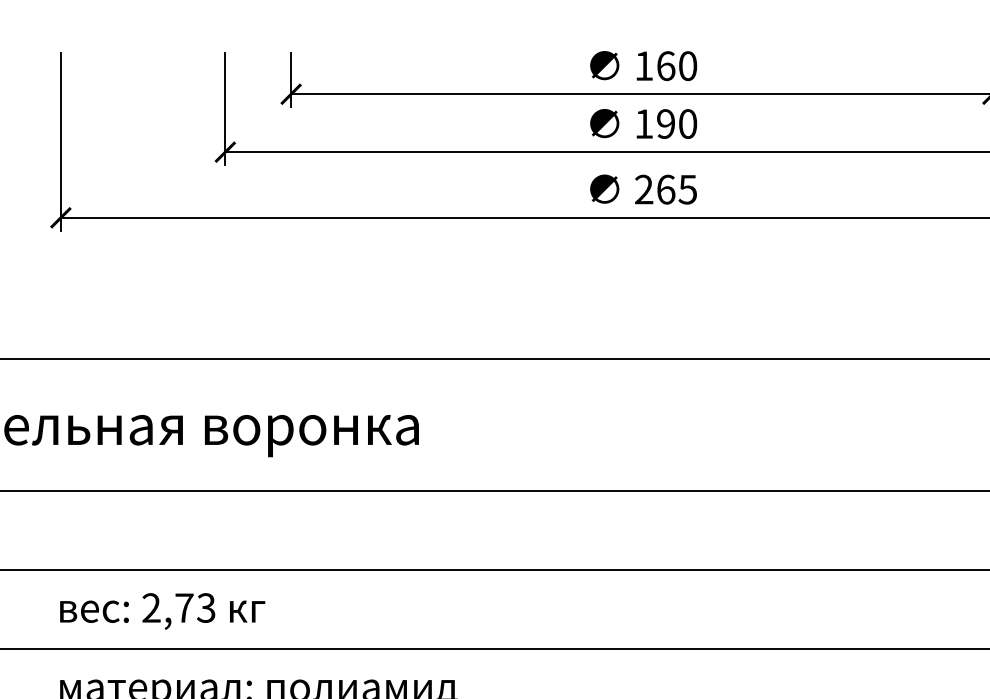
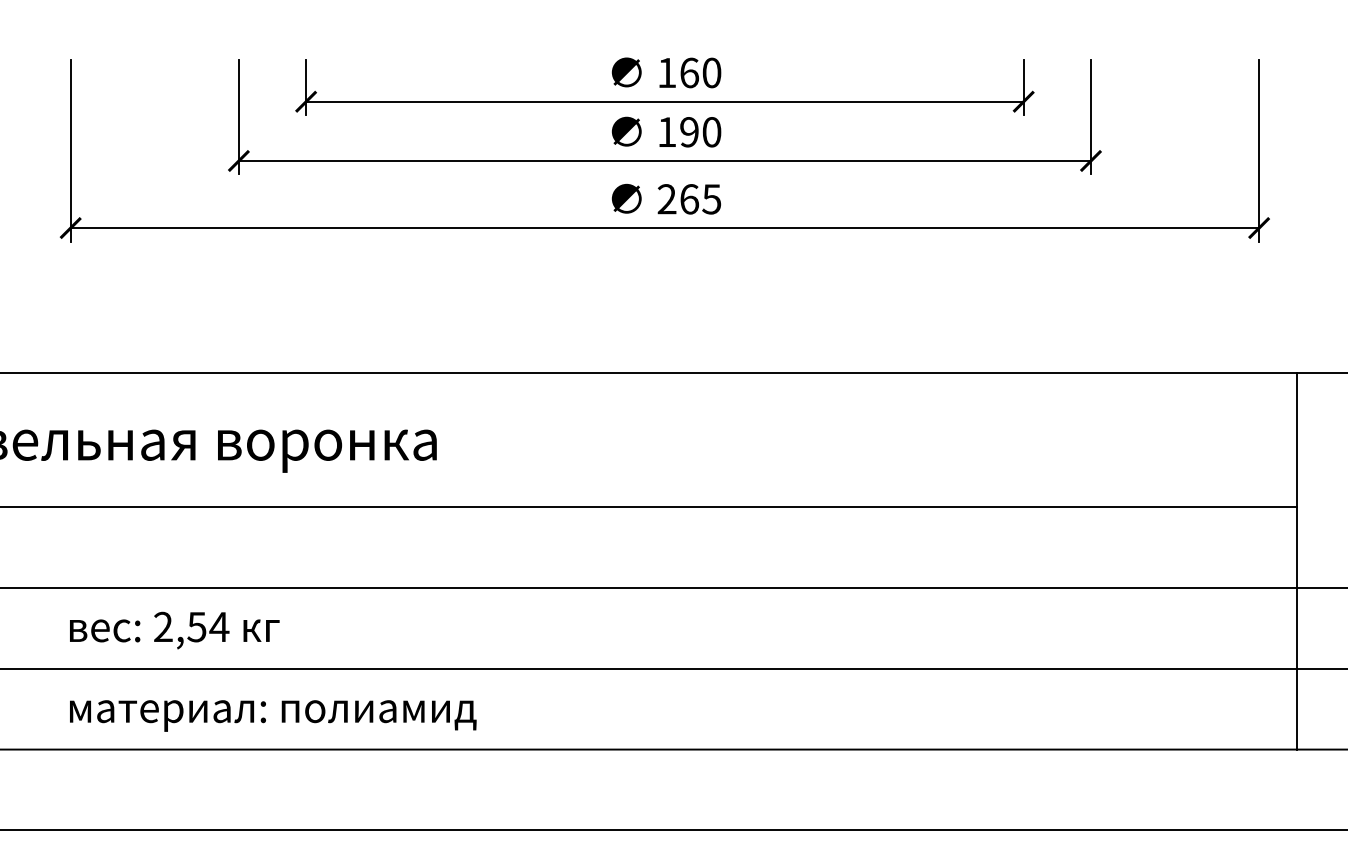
text: (195, 607) -> (208, 626), 2,73 -> 2,54

